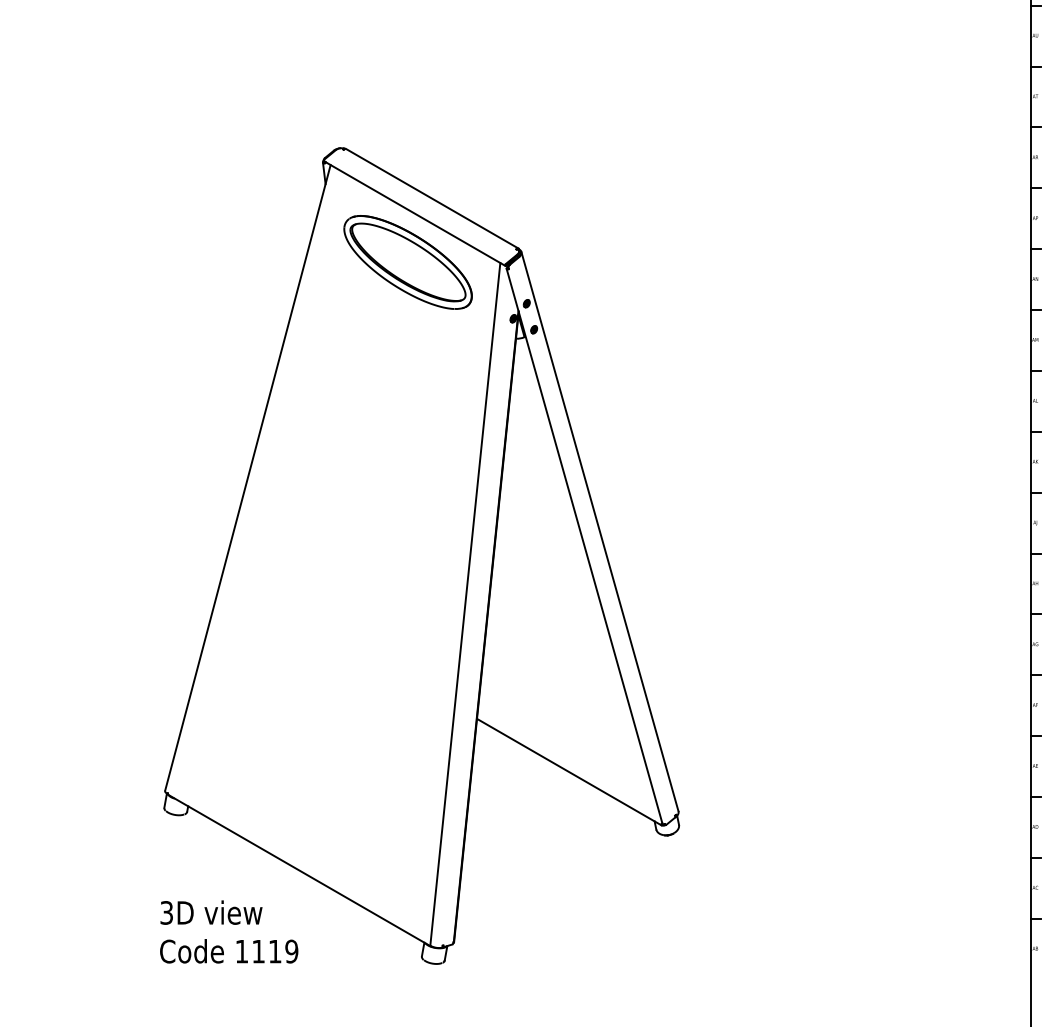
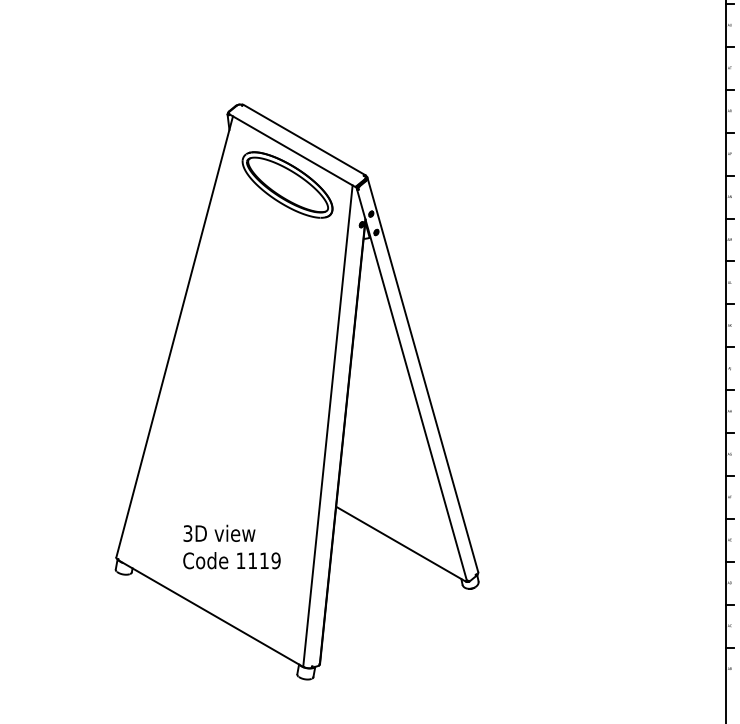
text: (229, 931) -> (232, 546), moved

